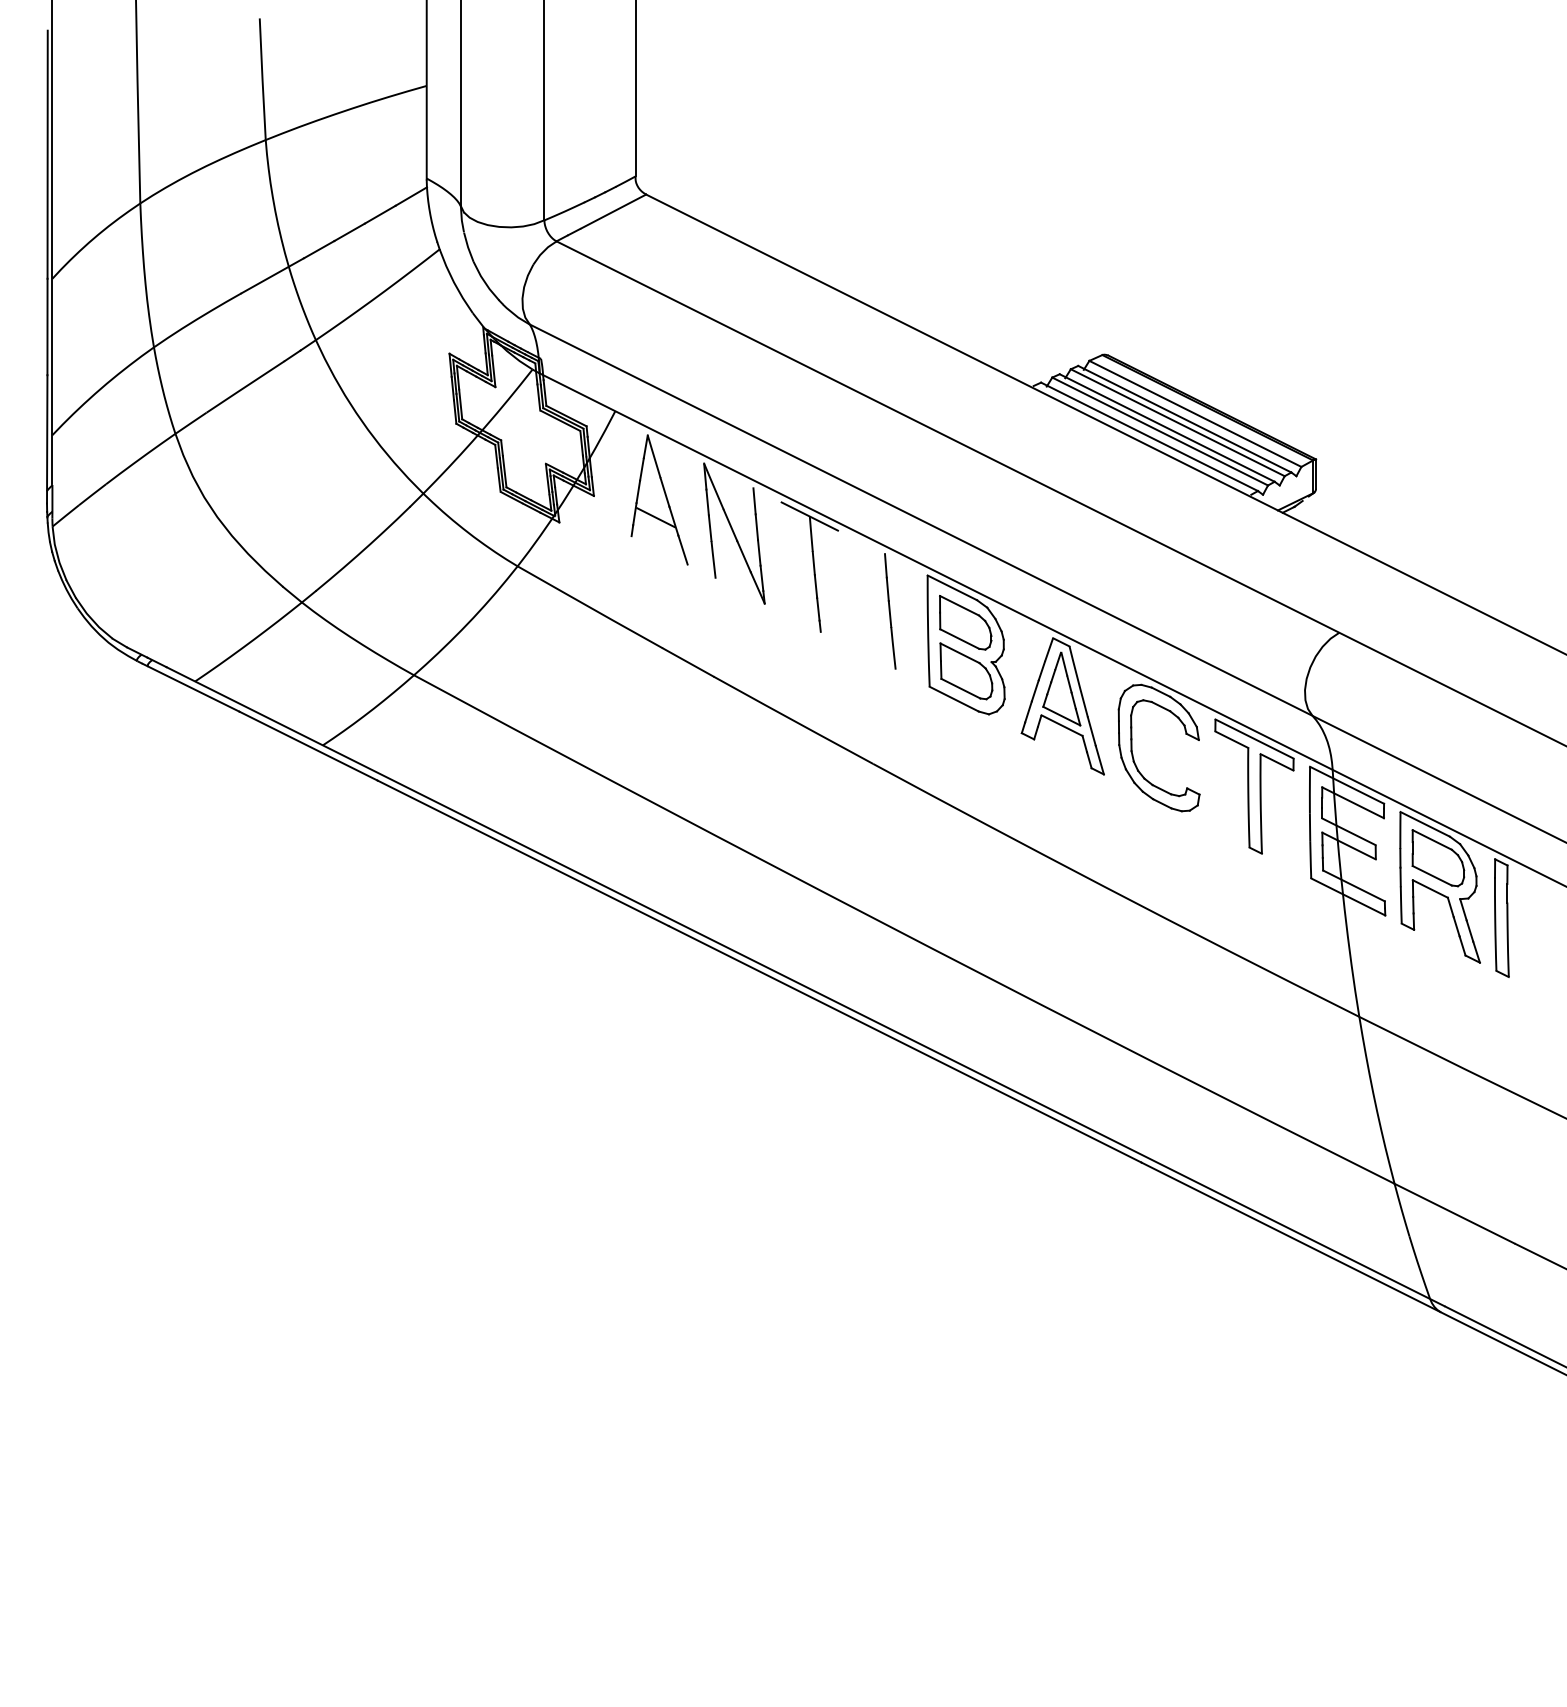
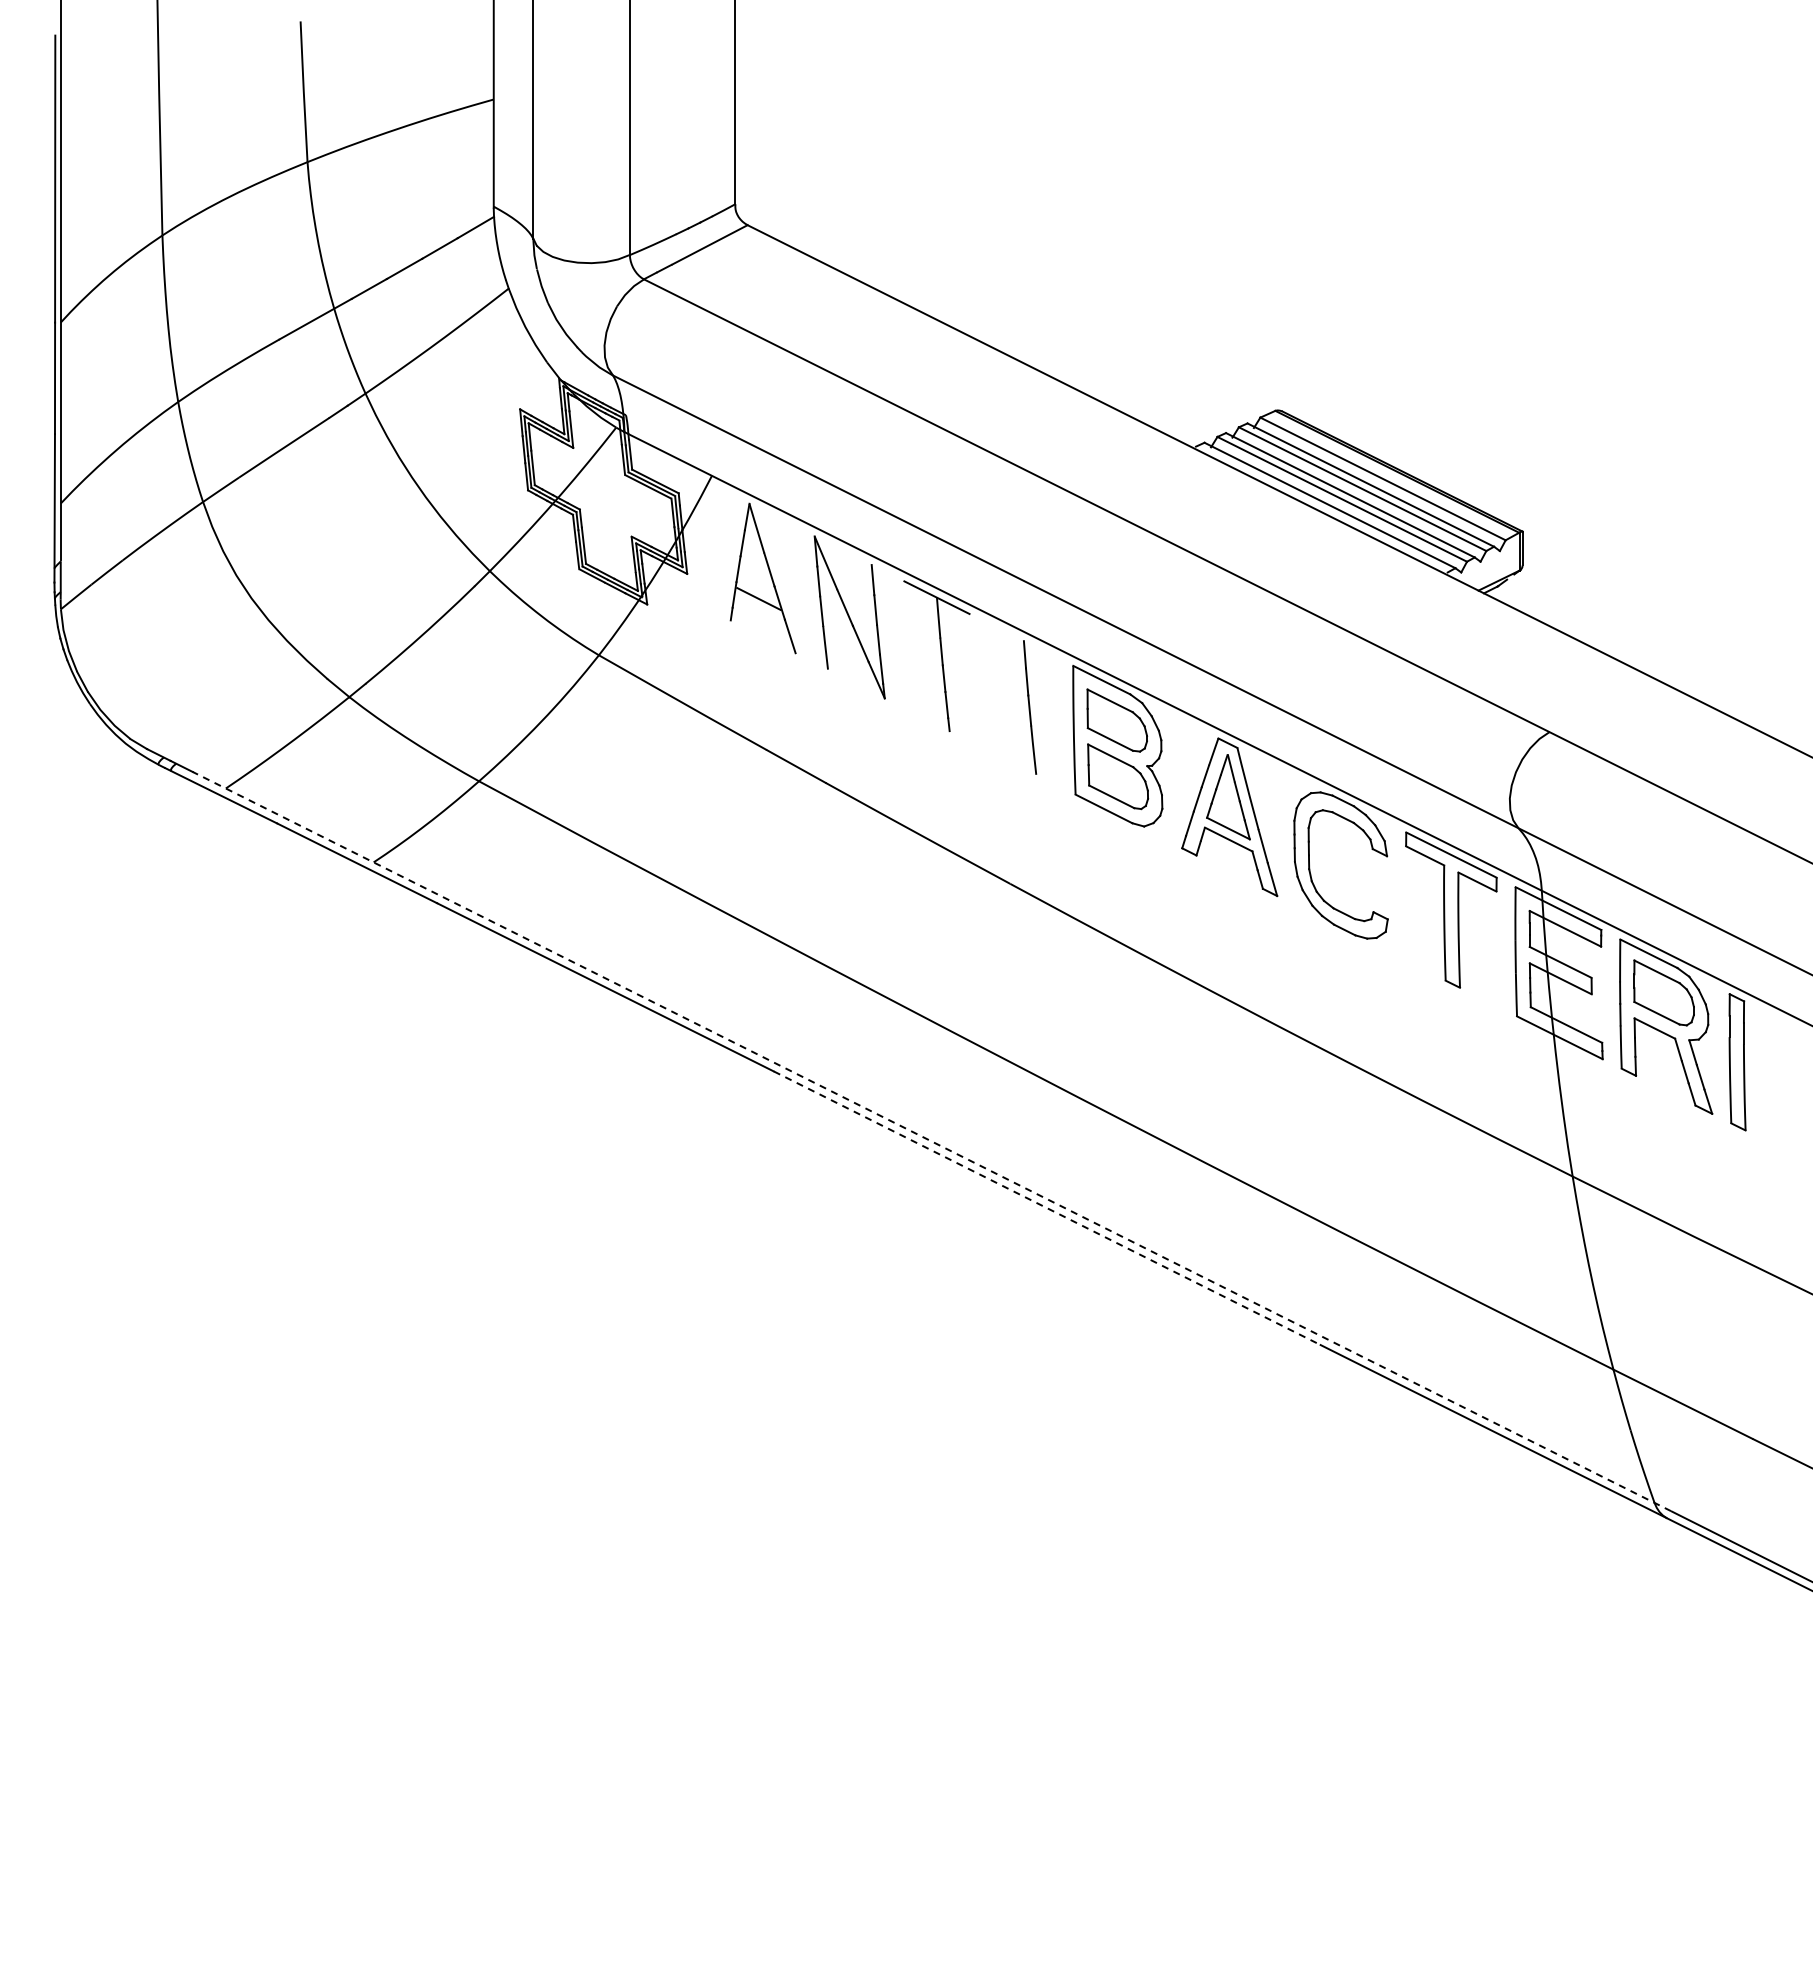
line: (805, 986) -> (931, 1141), solid -> dashed
line: (905, 1044) -> (1047, 1208), solid -> dashed

